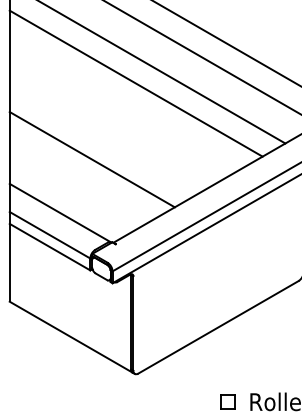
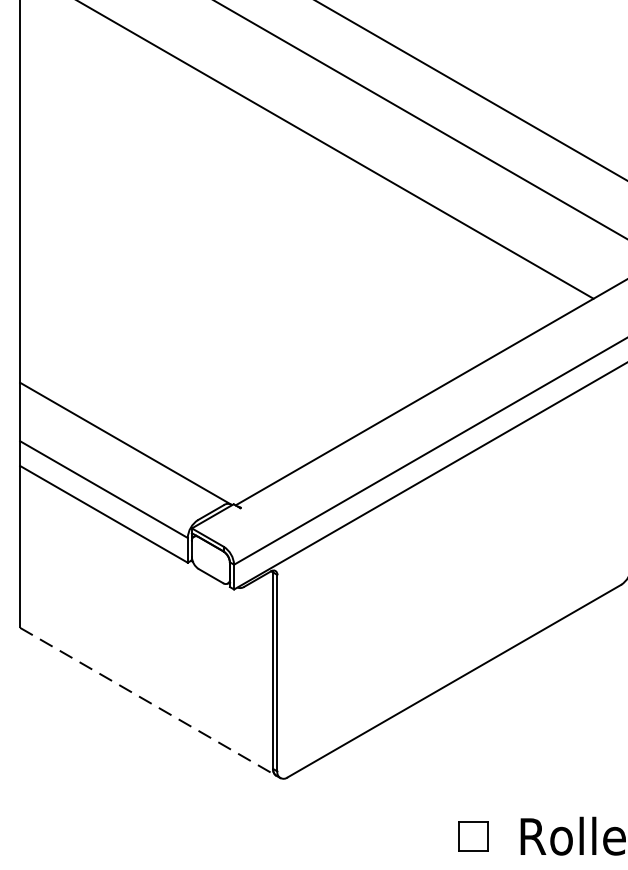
line: (135, 83) -> (281, 173), removed
line: (91, 159) -> (190, 332), removed
line: (71, 337) -> (148, 702), solid -> dashed

